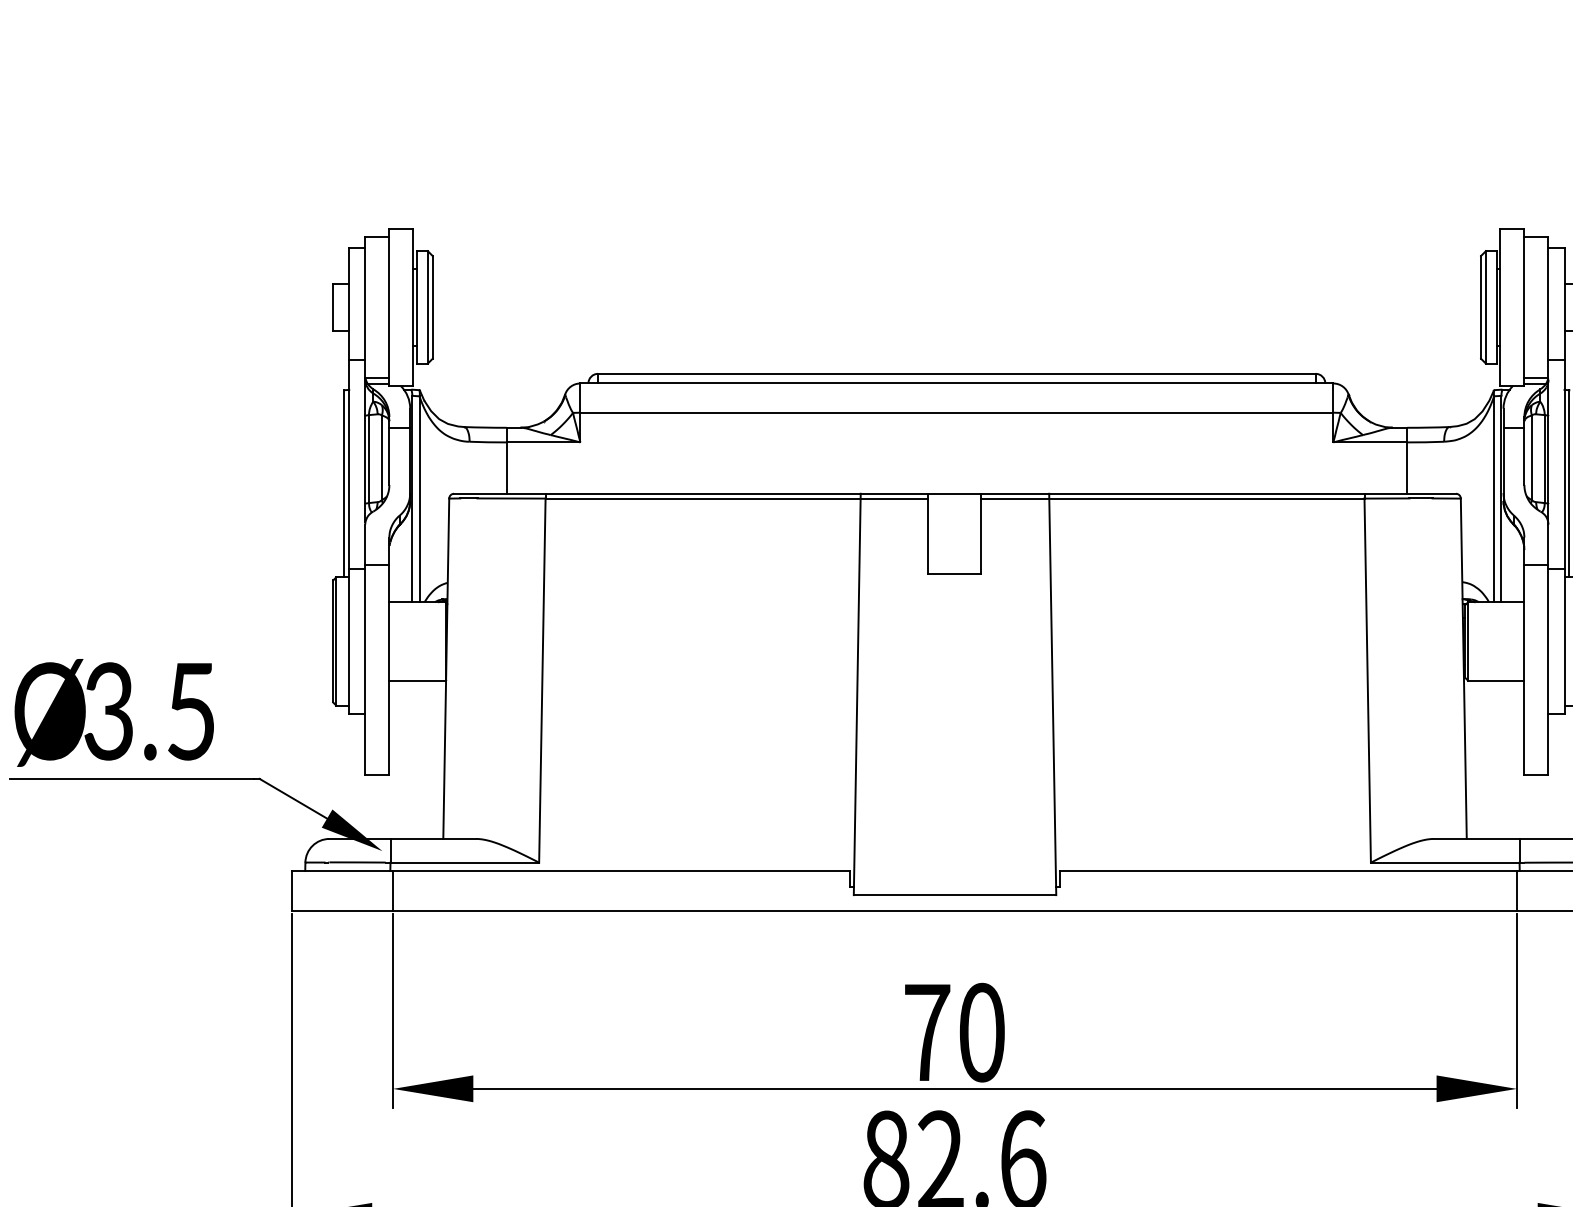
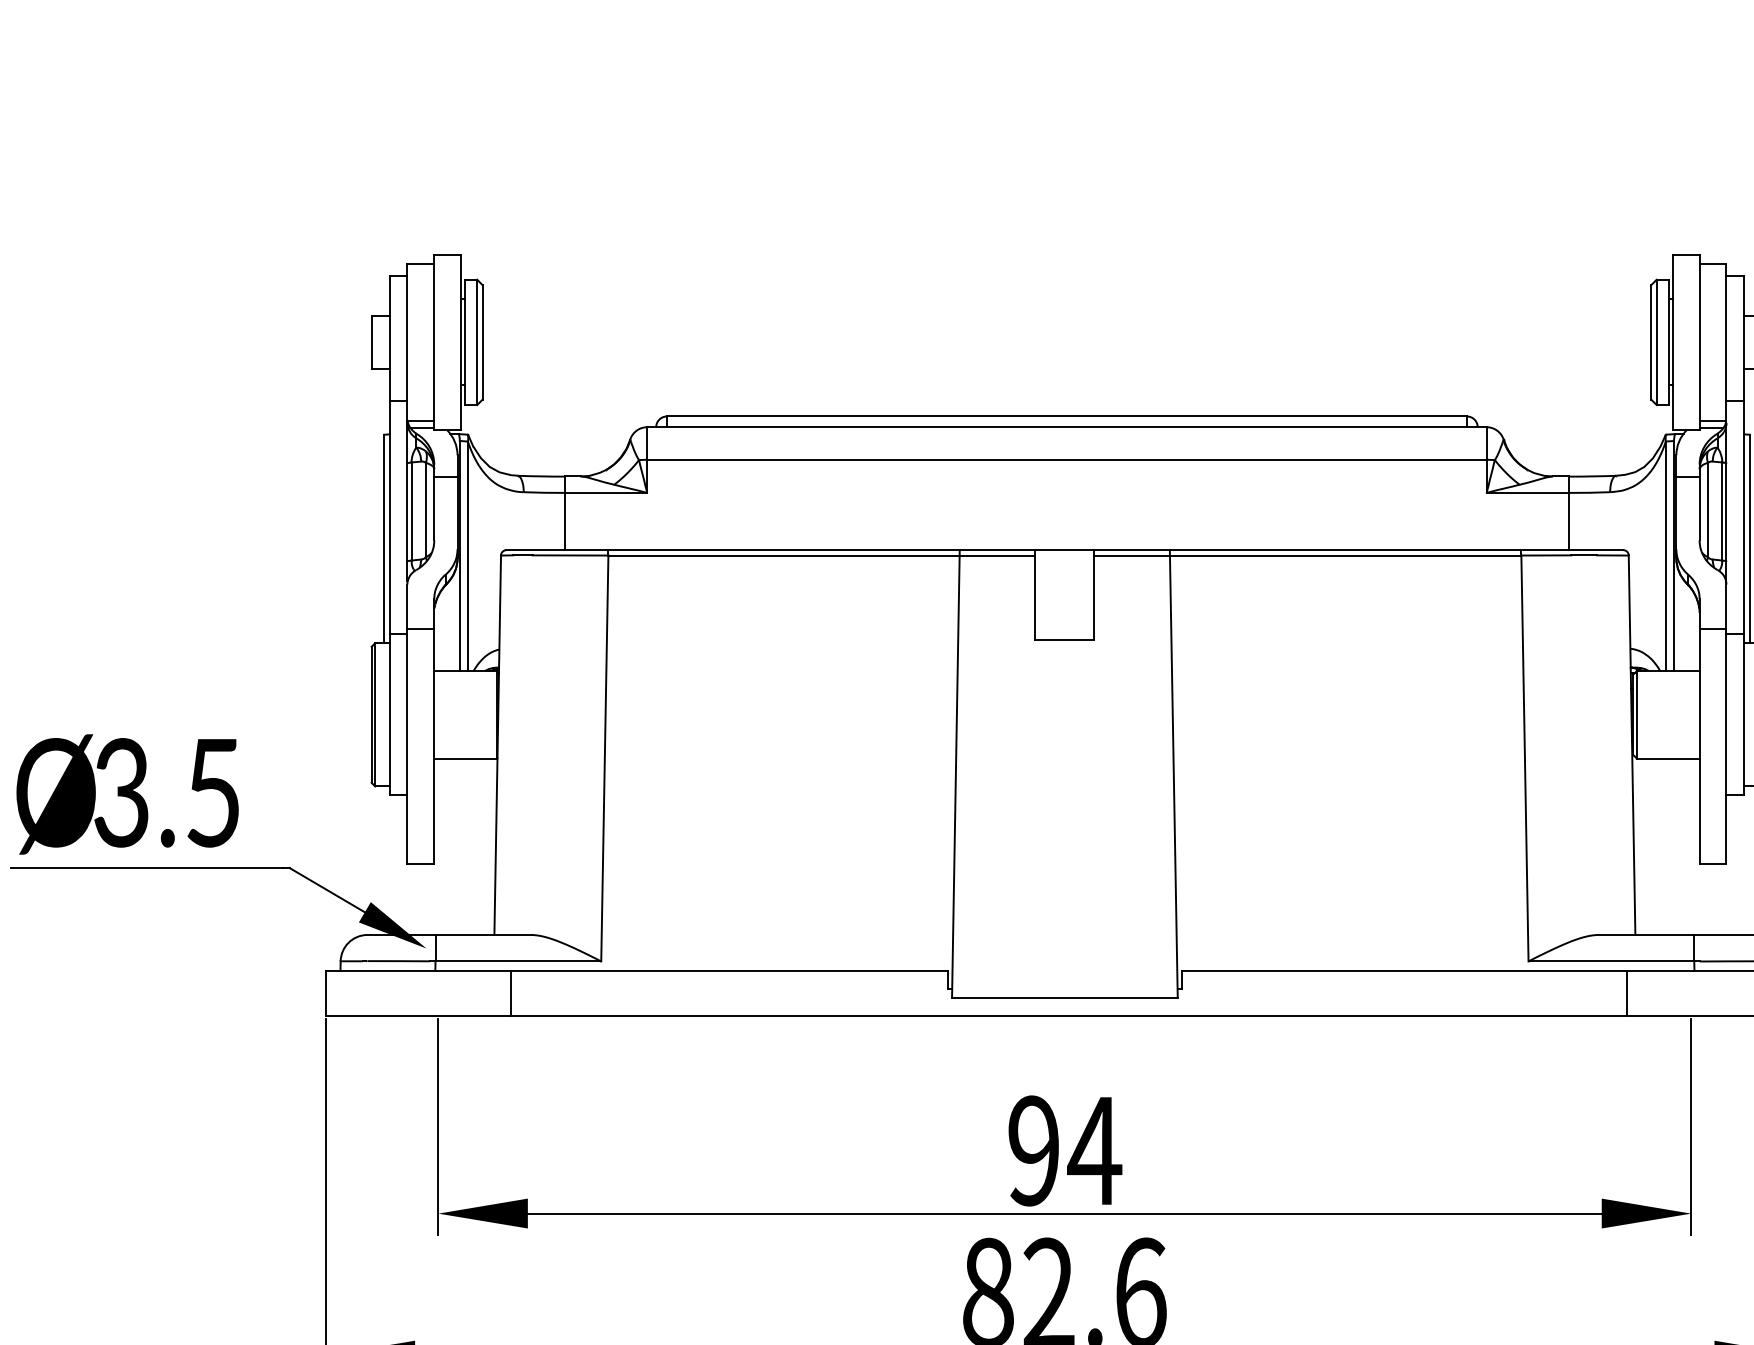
line: (393, 890) -> (511, 992), moved
line: (1517, 890) -> (1627, 992), moved
text: (955, 1032) -> (1065, 1150), 70 -> 94

